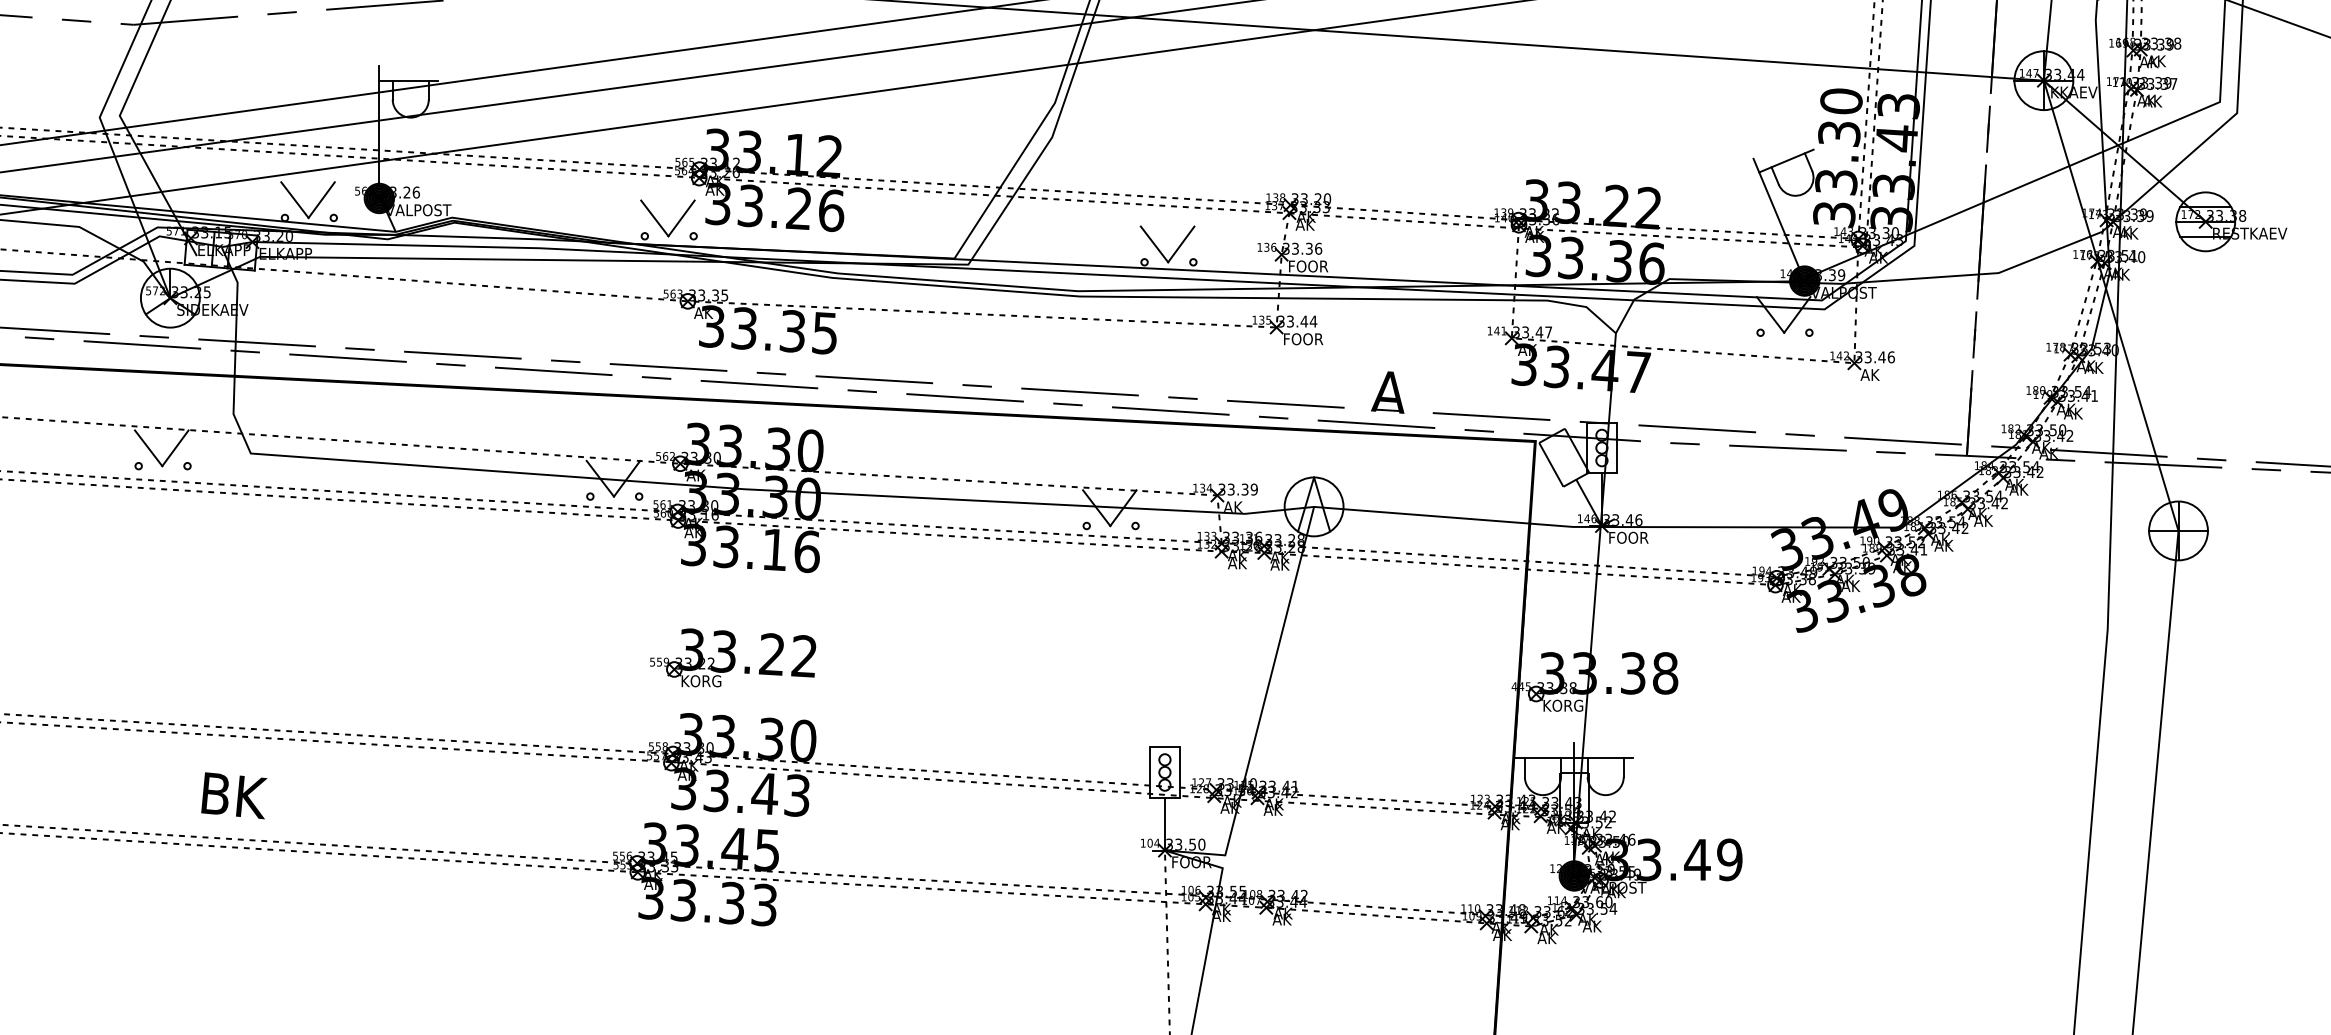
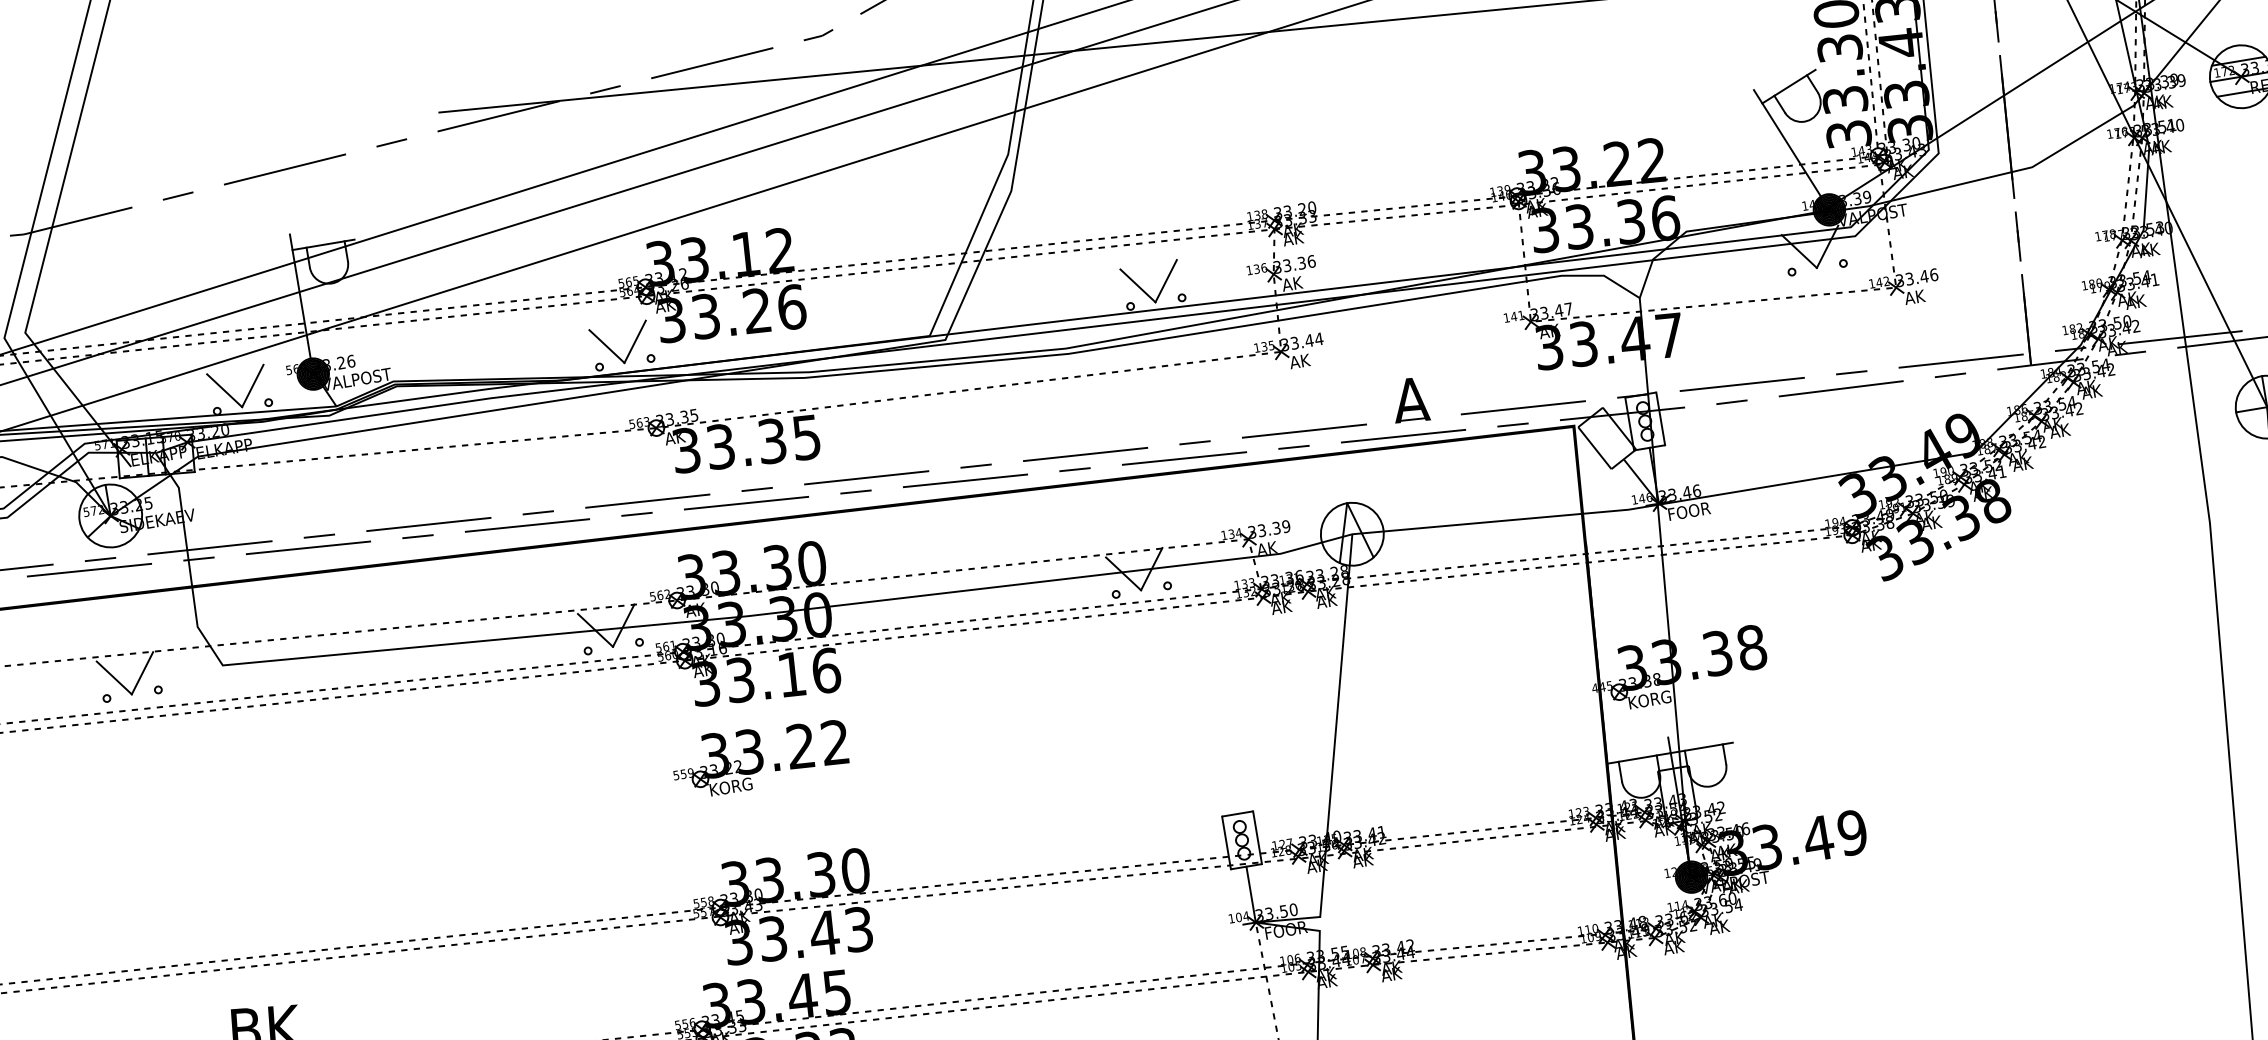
text: (1307, 266) -> (1303, 282), FOOR -> AK
text: (1302, 339) -> (1310, 359), FOOR -> AK
part: (733, 657) -> (760, 756), moved

